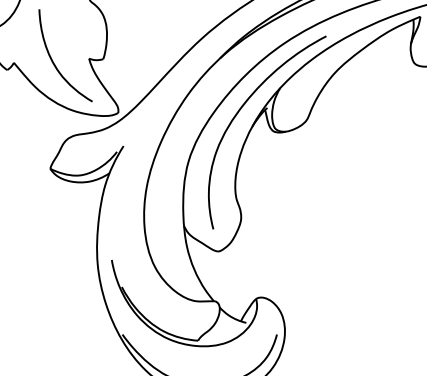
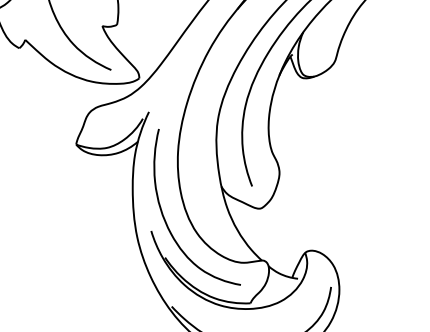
curve: (126, 248) -> (164, 217), added

